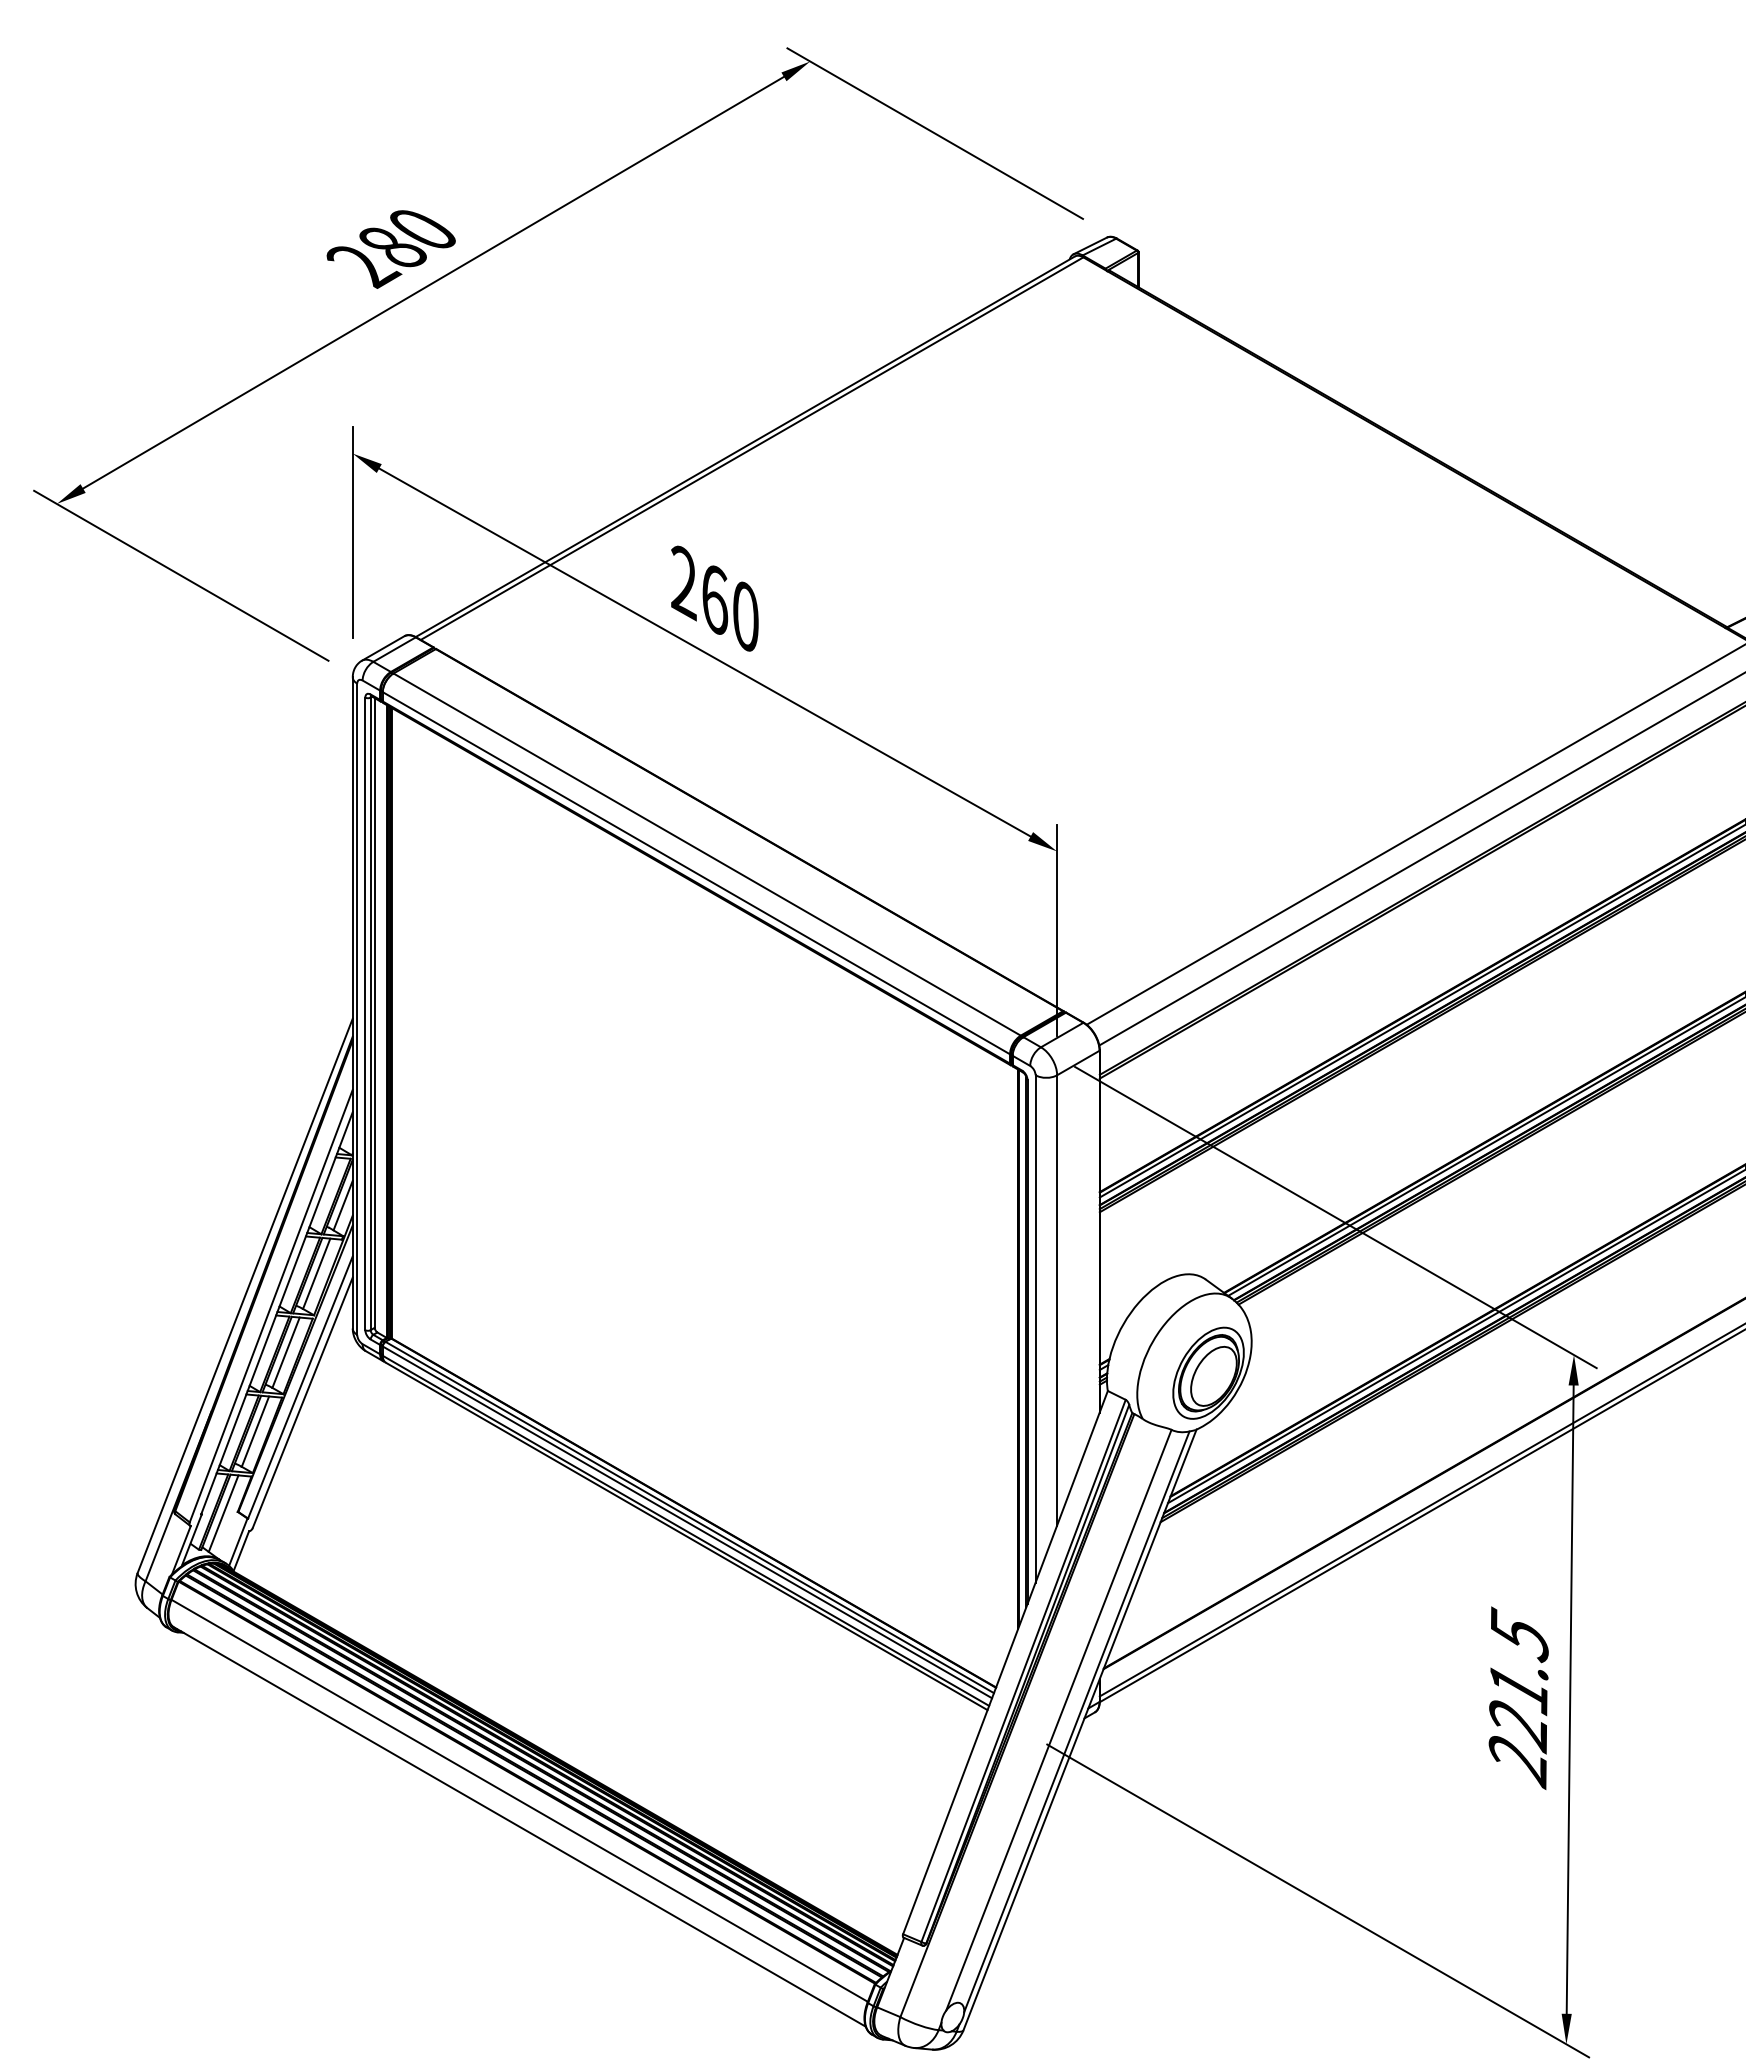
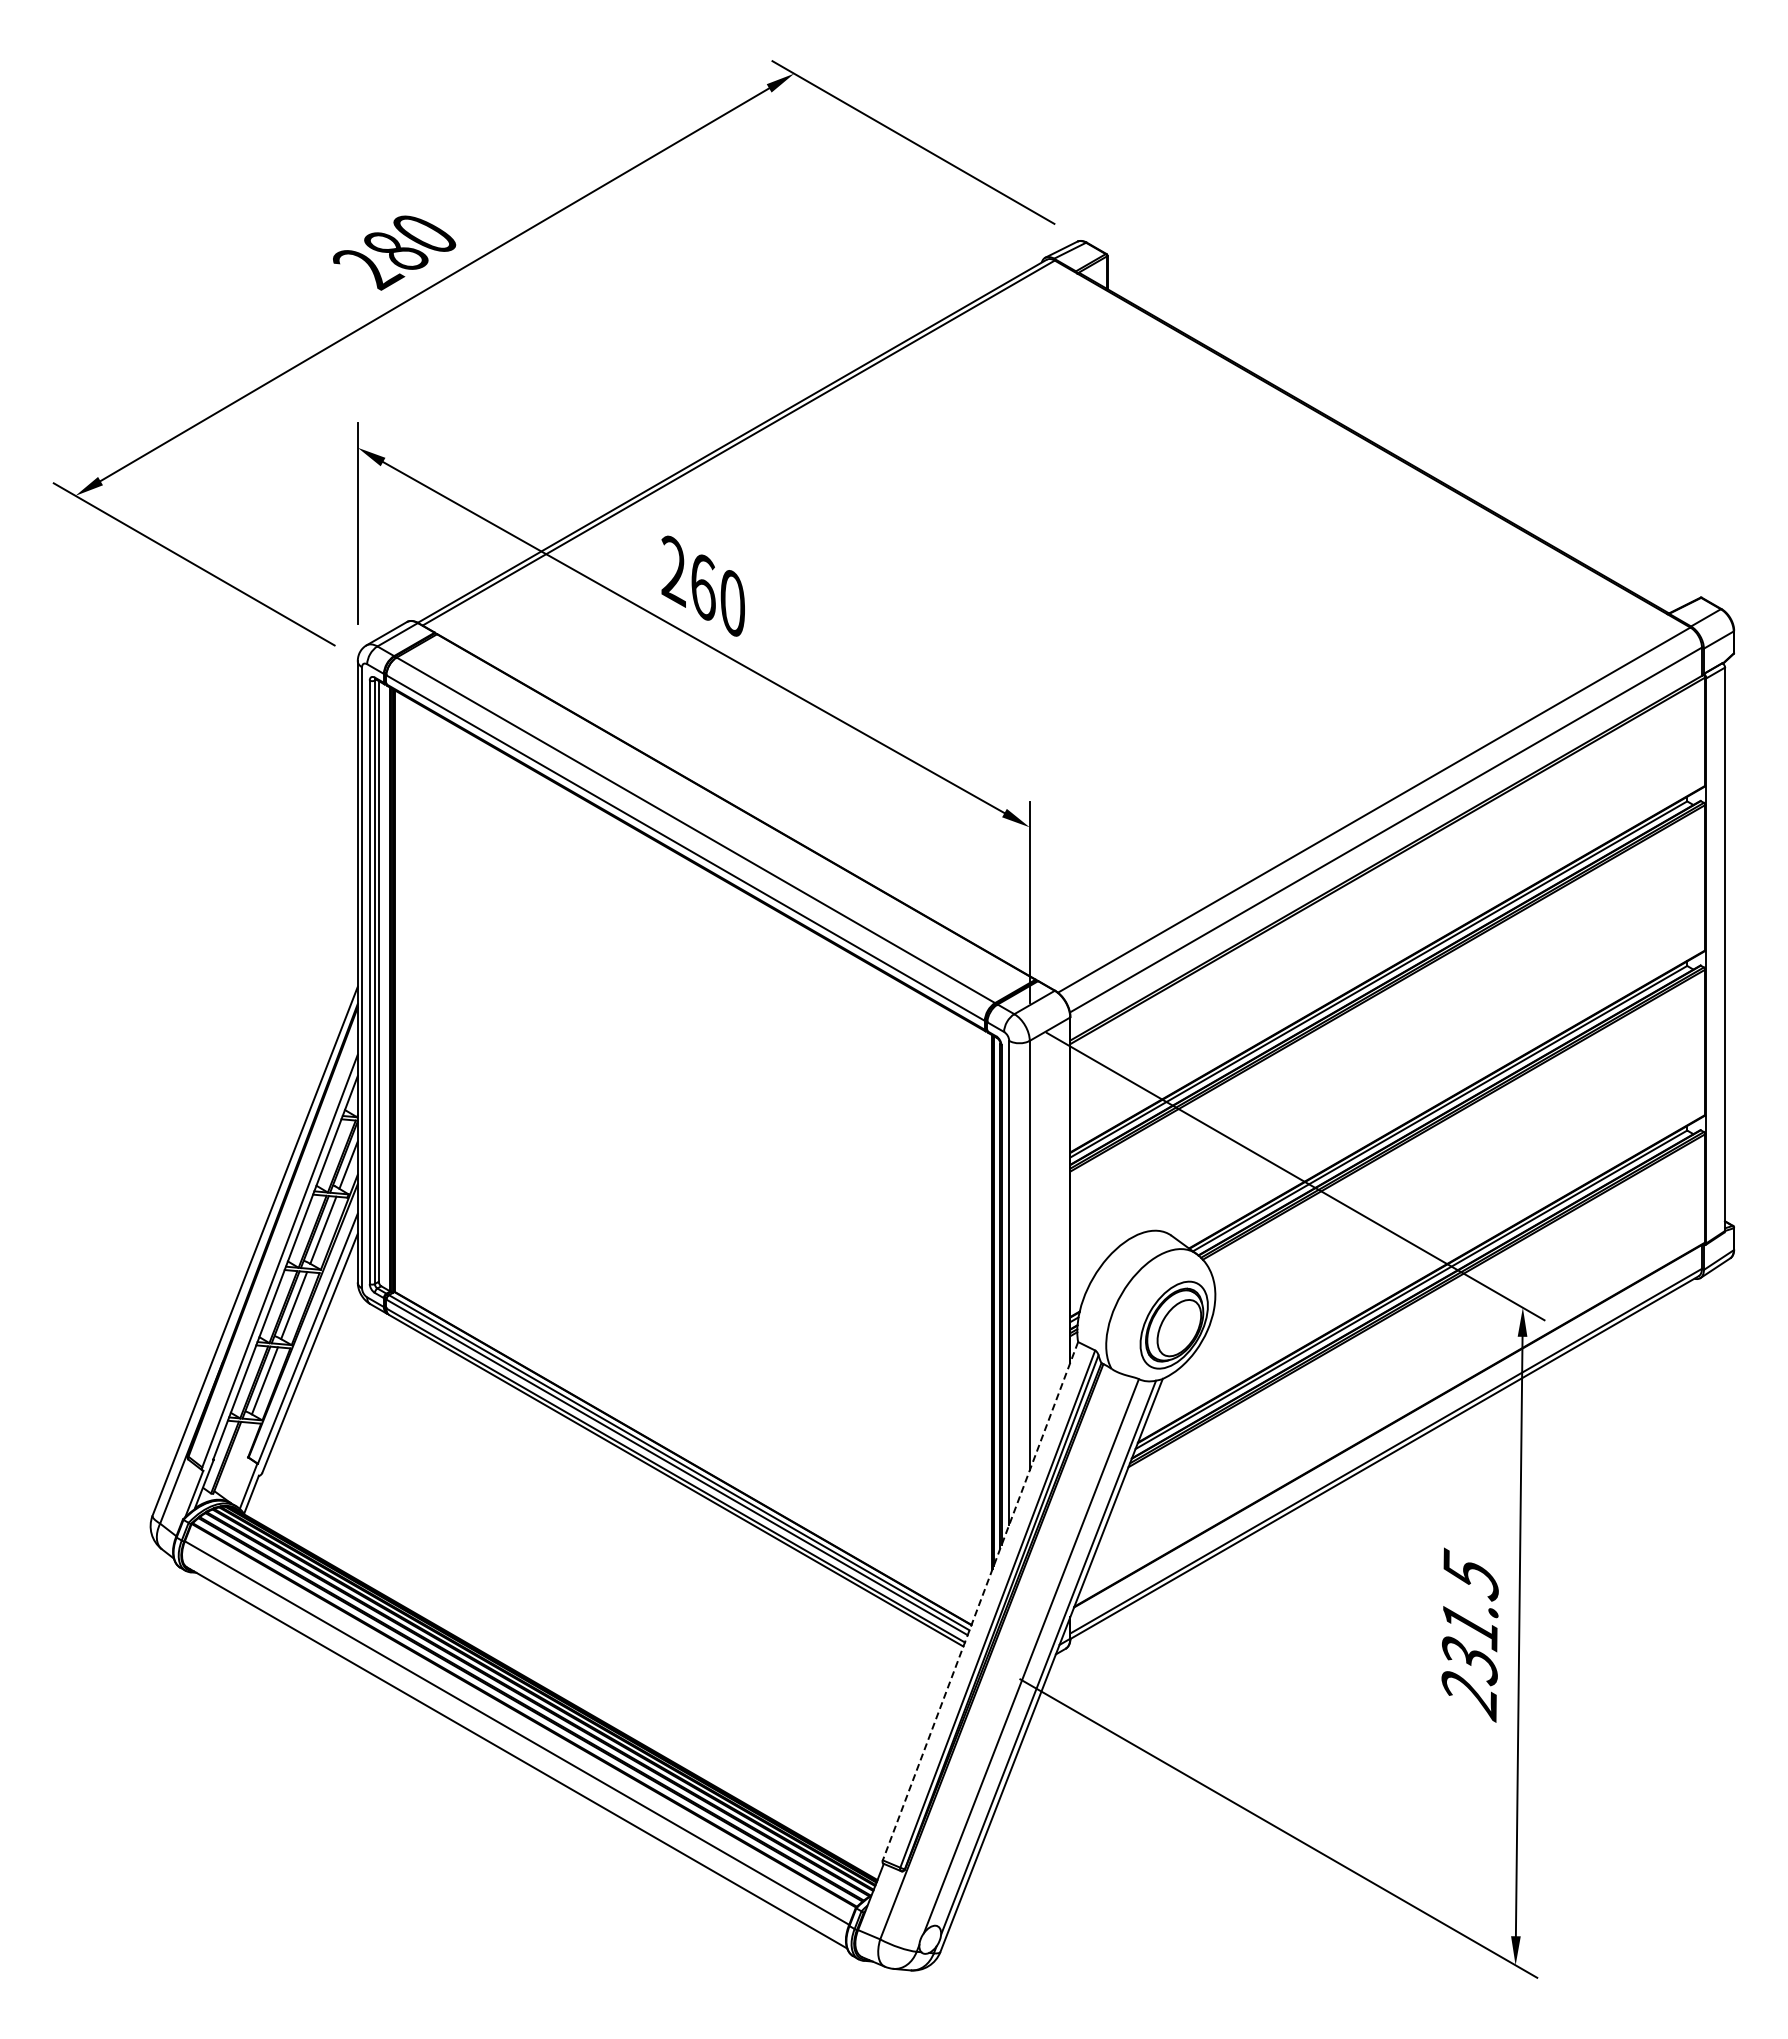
line: (223, 1513) -> (234, 1458), removed
line: (1005, 1662) -> (980, 1601), solid -> dashed
text: (1518, 1726) -> (1469, 1662), 221.5 -> 231.5

